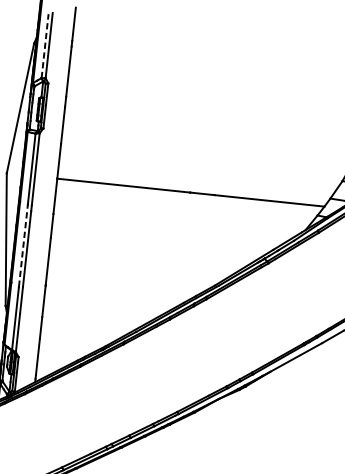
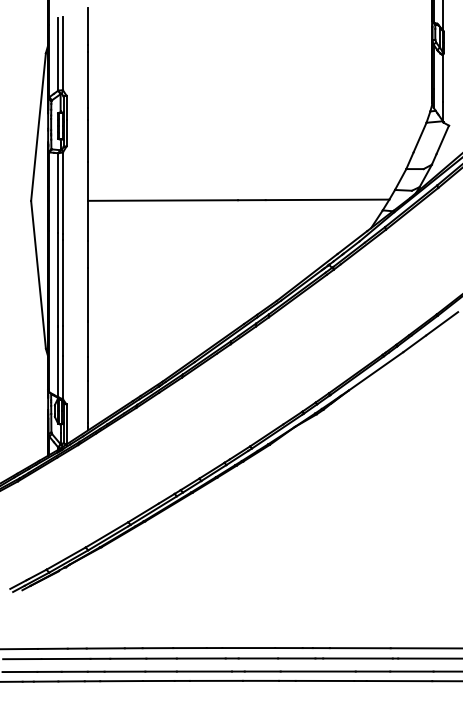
line: (45, 46) -> (58, 54), dashed -> solid
line: (23, 245) -> (58, 279), dashed -> solid

